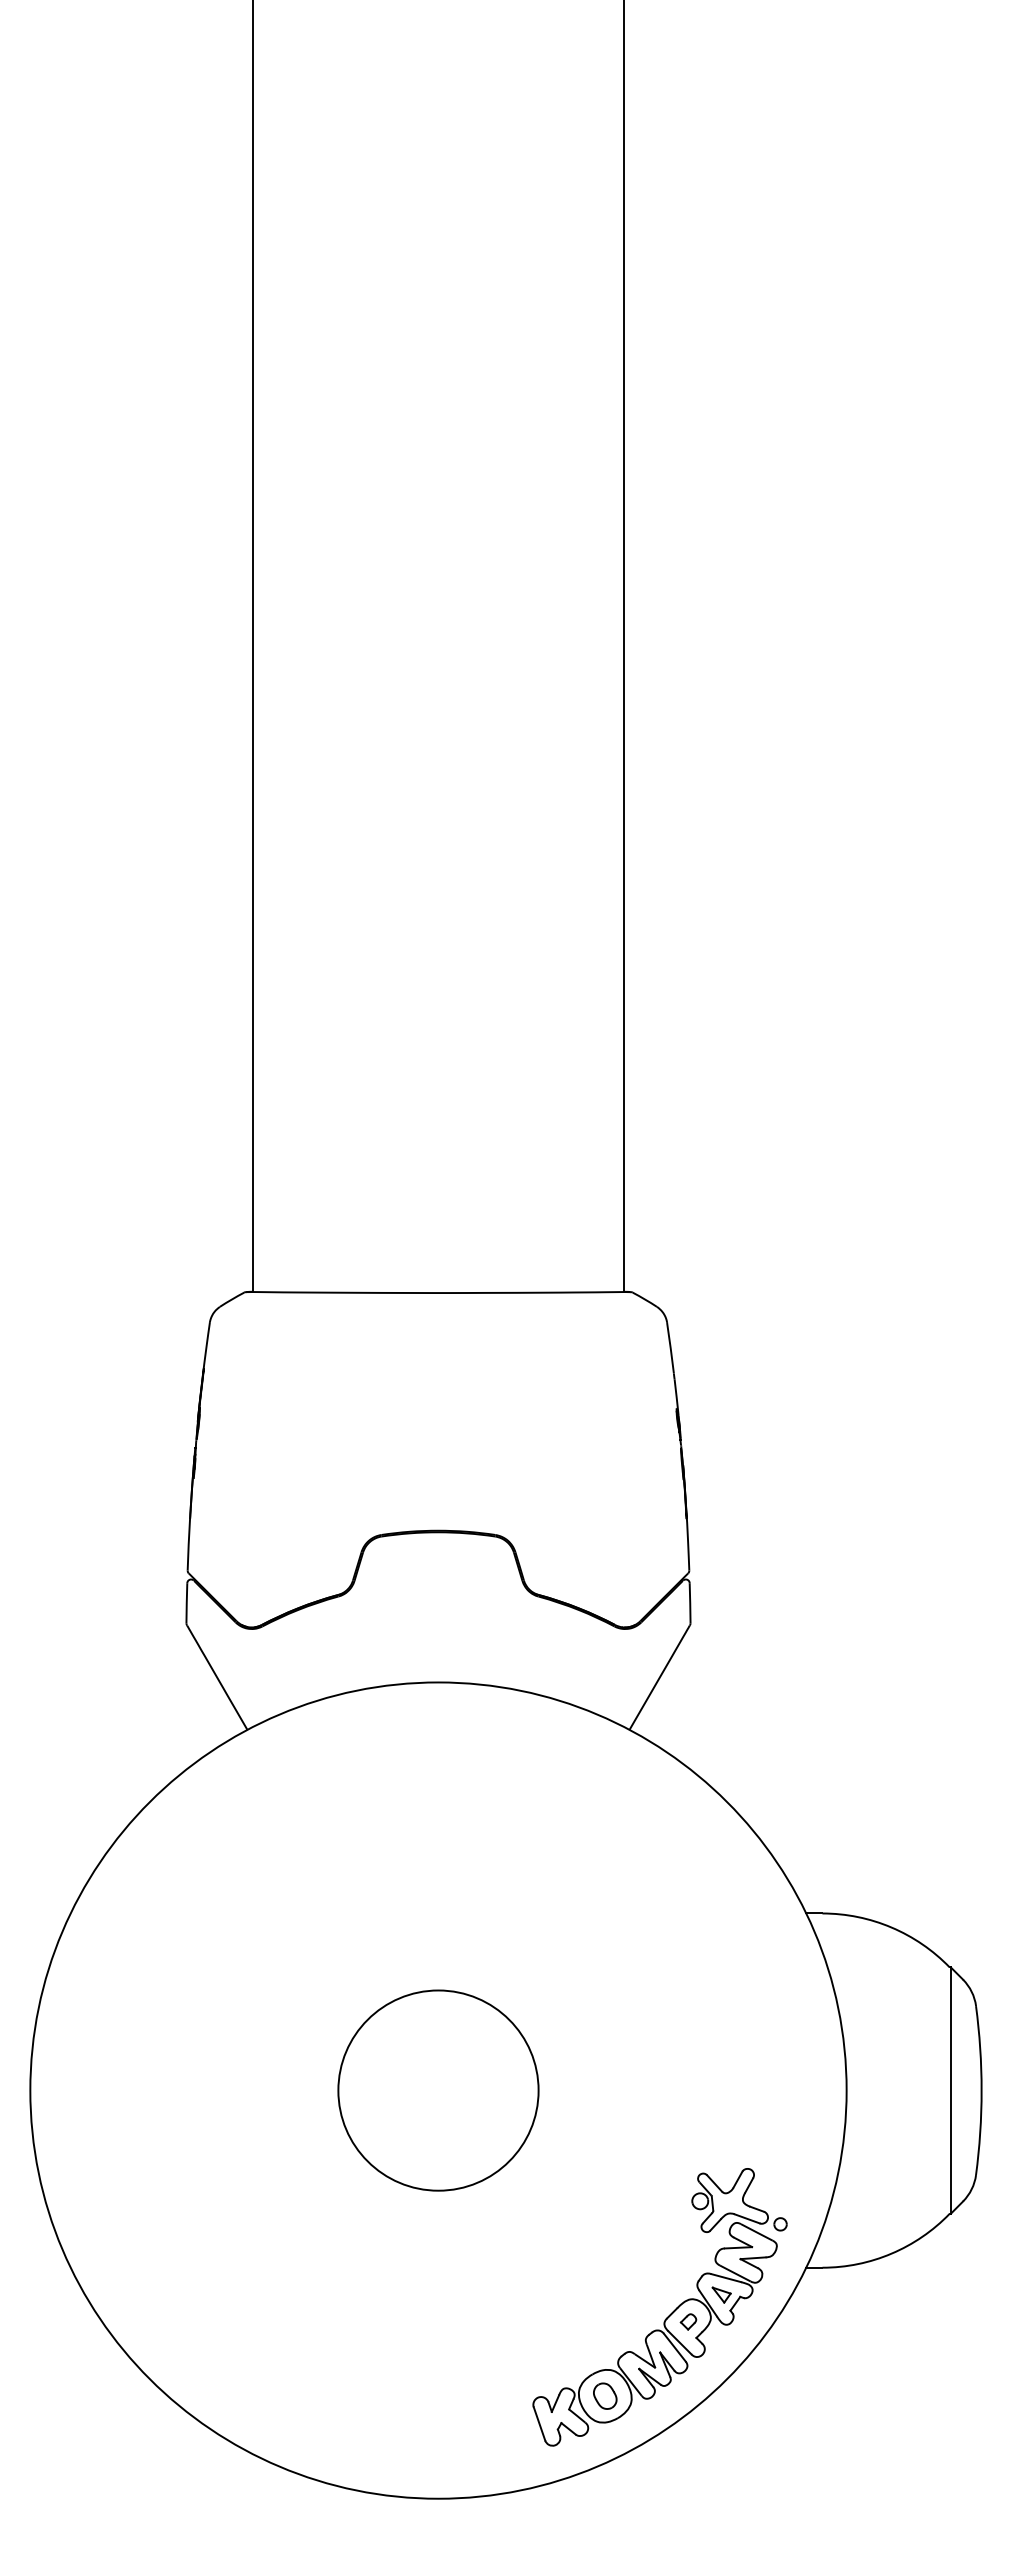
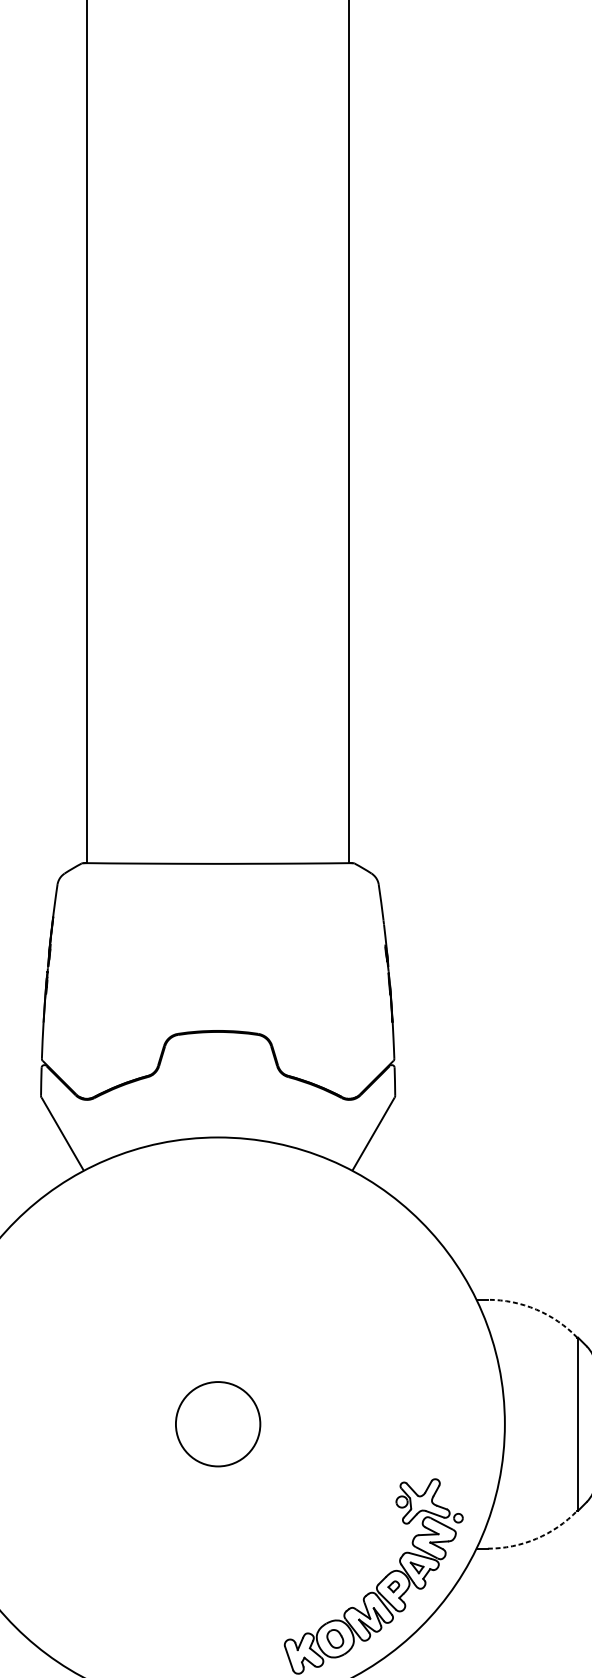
arc: (891, 1927) -> (536, 1309), solid -> dashed
circle: (438, 2090) -> (218, 1424), size x0.6
arc: (891, 2253) -> (536, 1538), solid -> dashed

